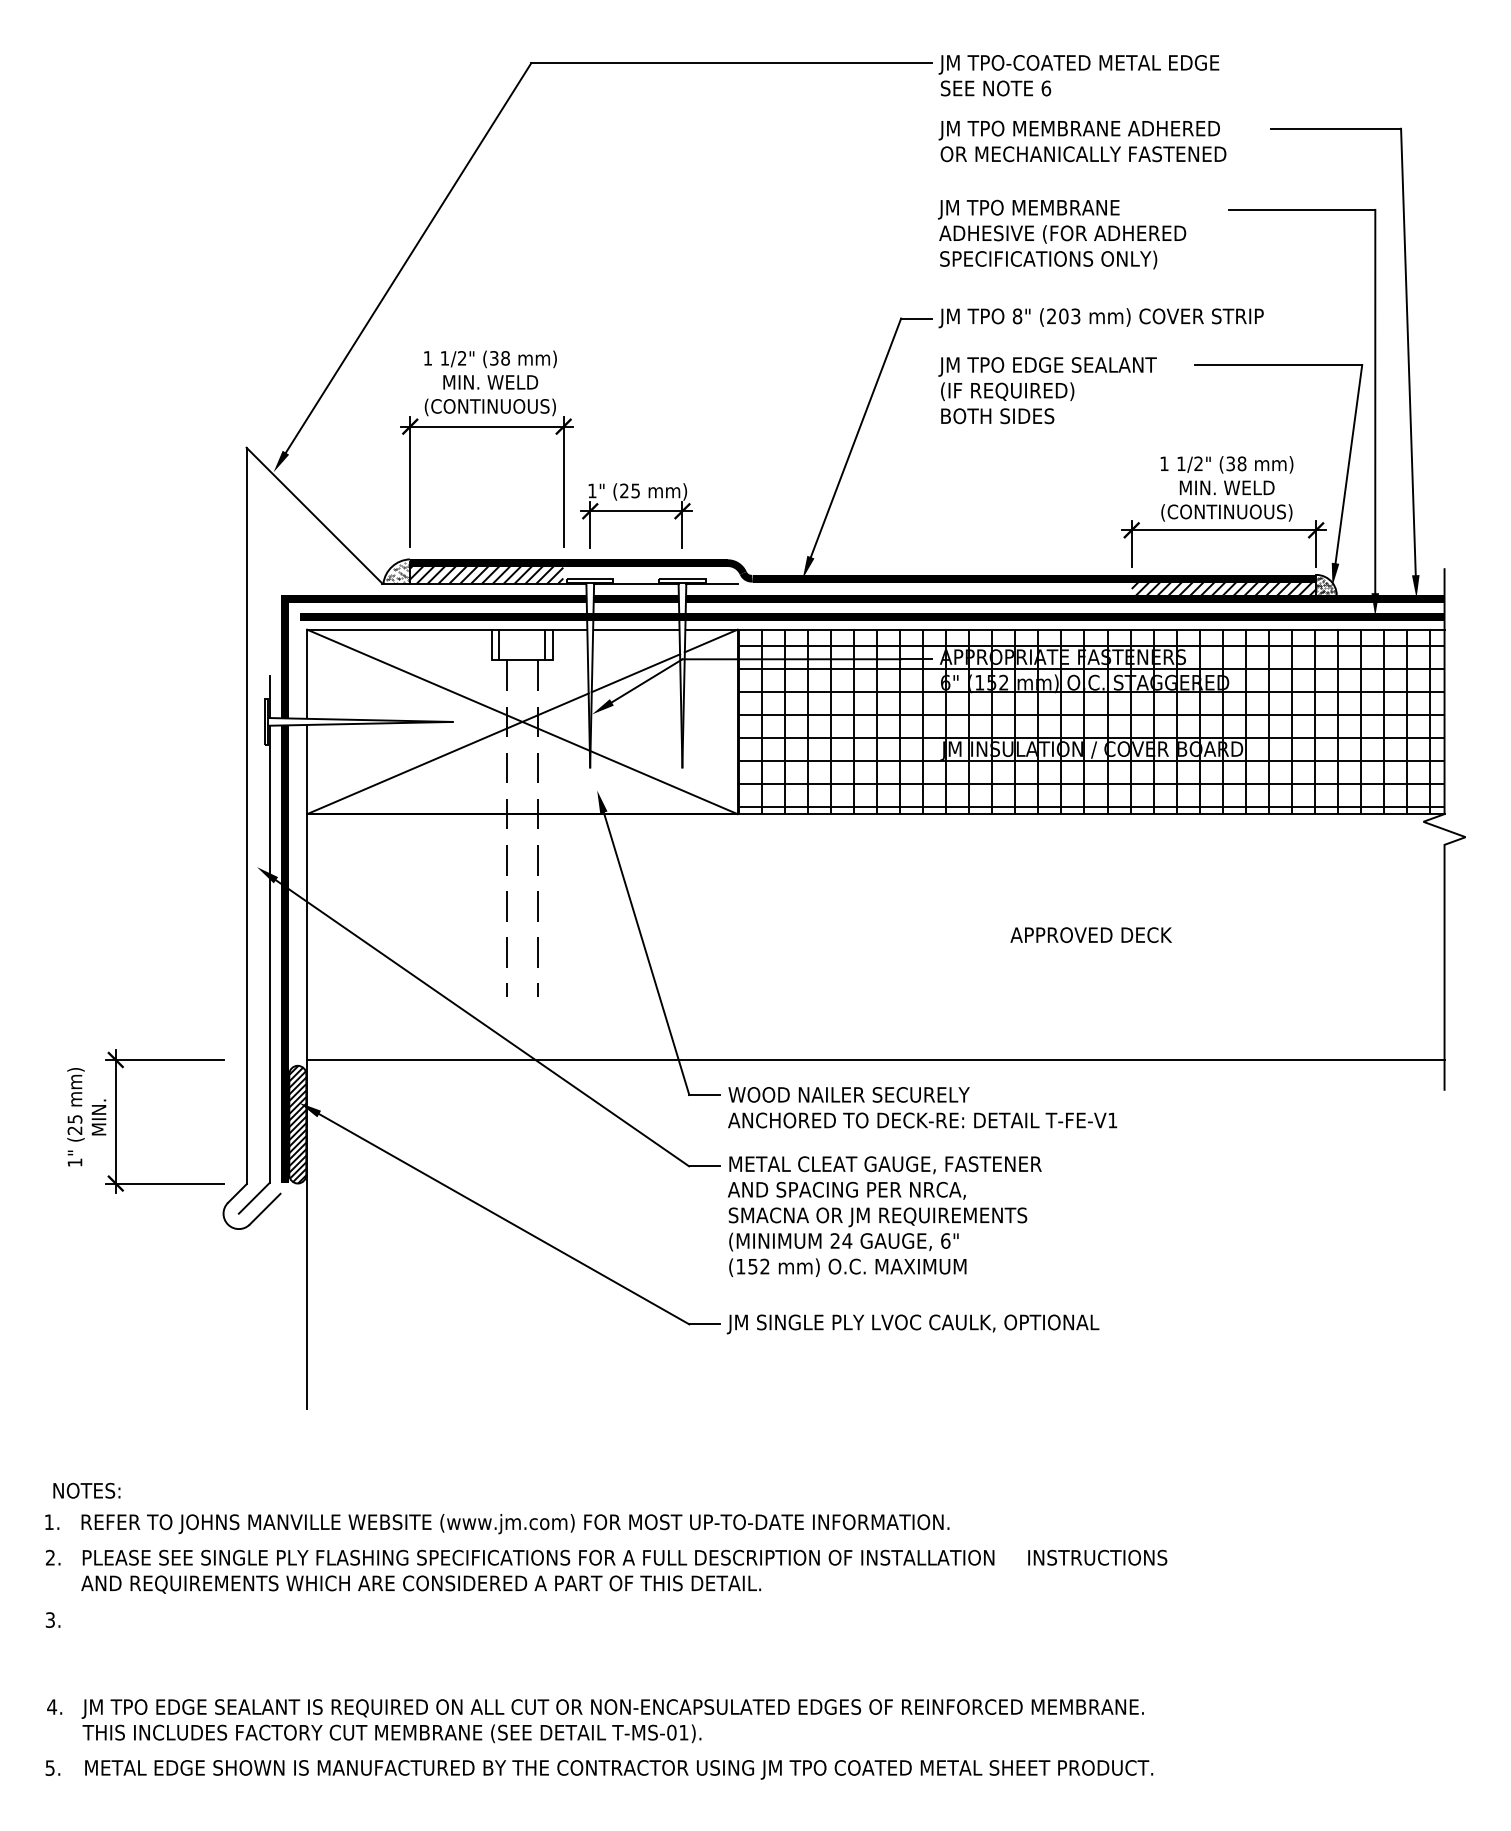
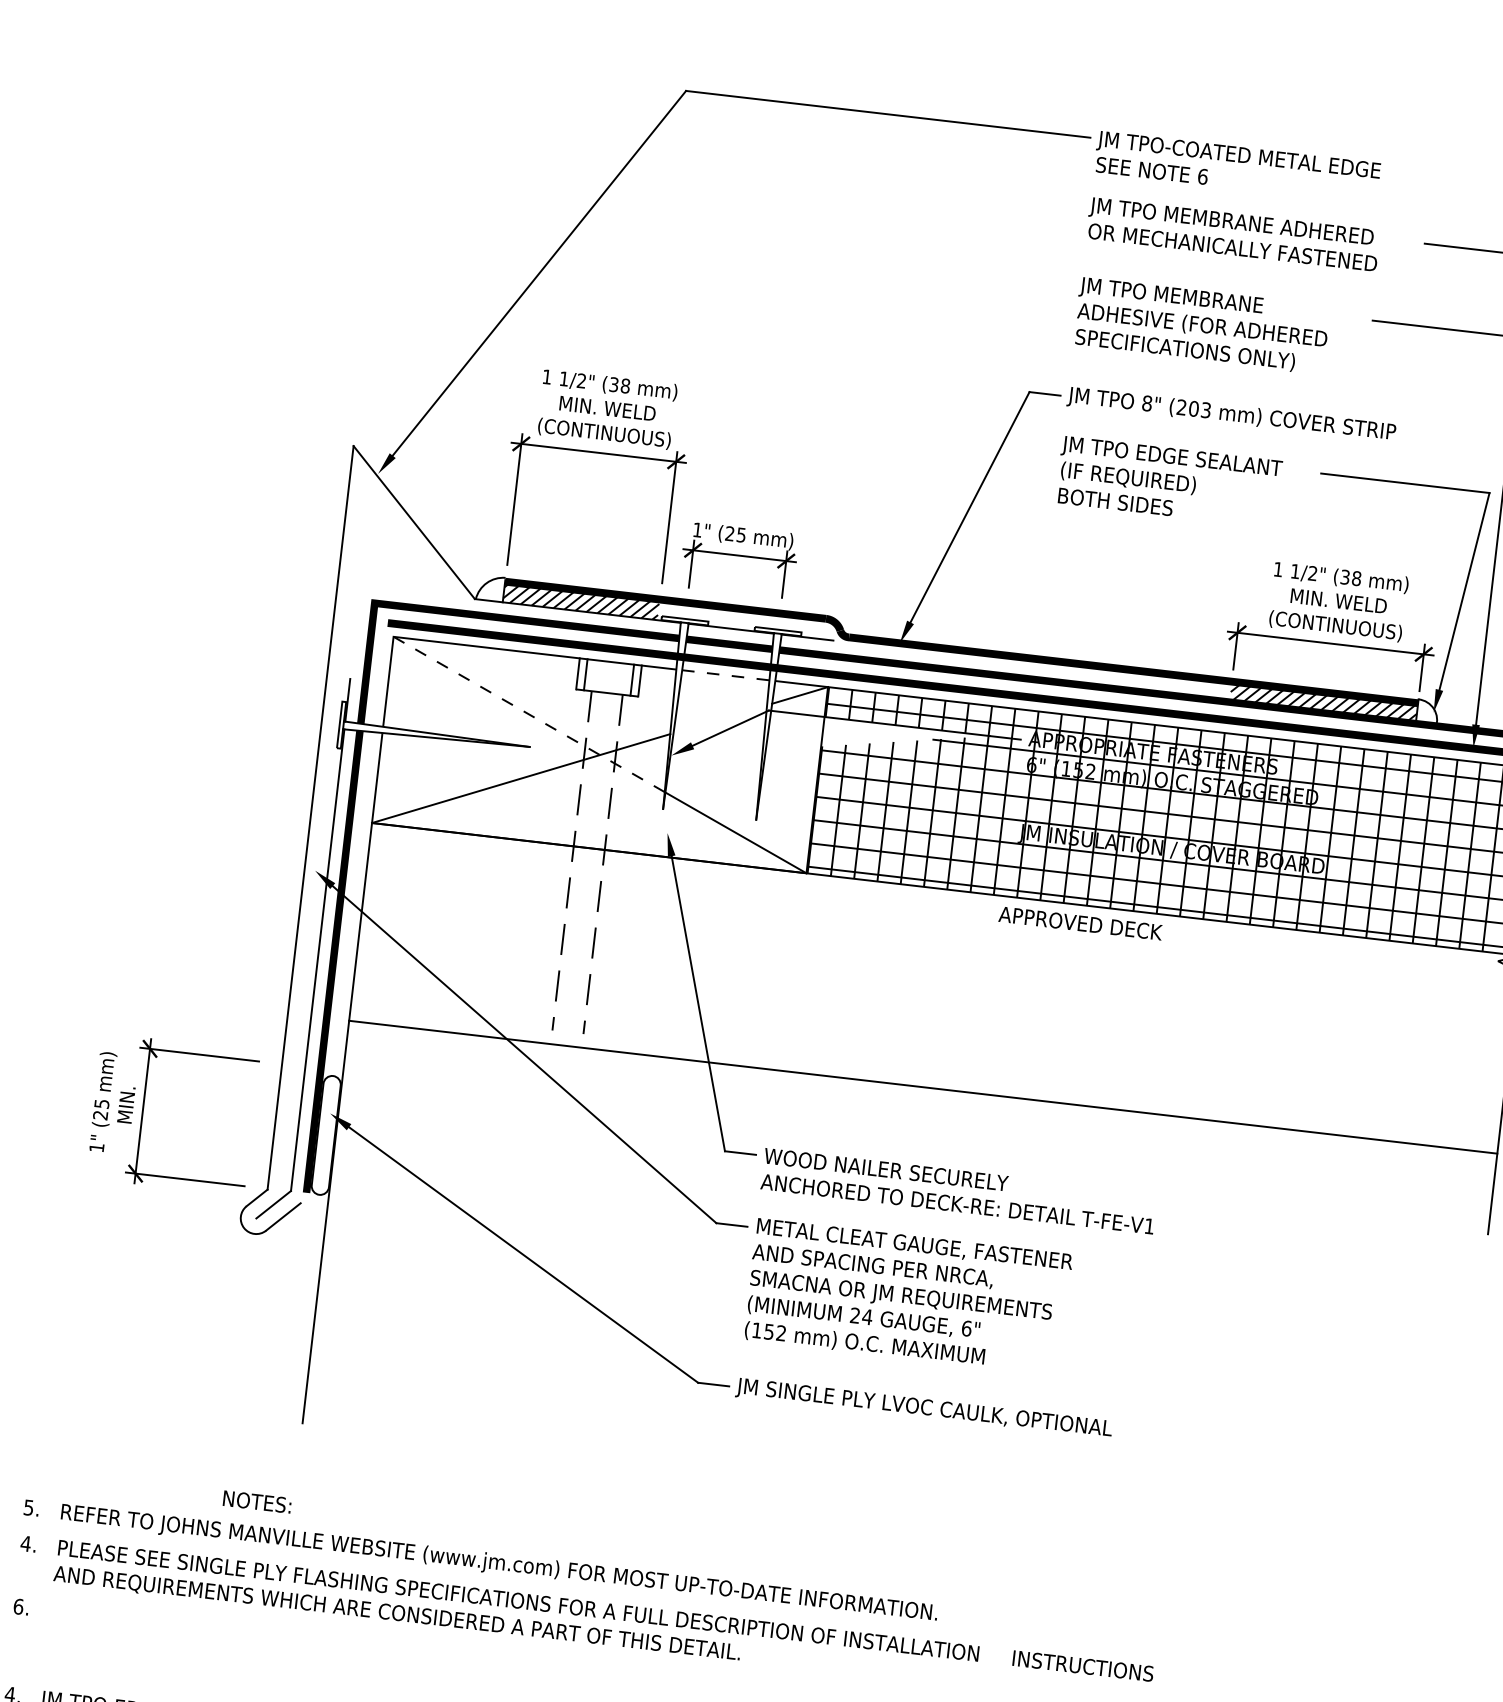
hatch: (396, 573) -> (490, 590), removed
hatch: (1325, 587) -> (1426, 713), removed
line: (636, 629) -> (726, 675), solid -> dashed
line: (635, 673) -> (719, 719), removed
hatch: (818, 673) -> (904, 740), removed
line: (448, 690) -> (529, 714), solid -> dashed
text: (1090, 934) -> (1079, 922), moved
line: (875, 1060) -> (922, 1087), moved
hatch: (297, 1124) -> (325, 1135), removed
text: (86, 1490) -> (256, 1501), moved
text: (48, 1522) -> (28, 1507), 1. -> 5.
text: (50, 1557) -> (26, 1543), 2. -> 4.
text: (50, 1619) -> (18, 1606), 3. -> 6.

